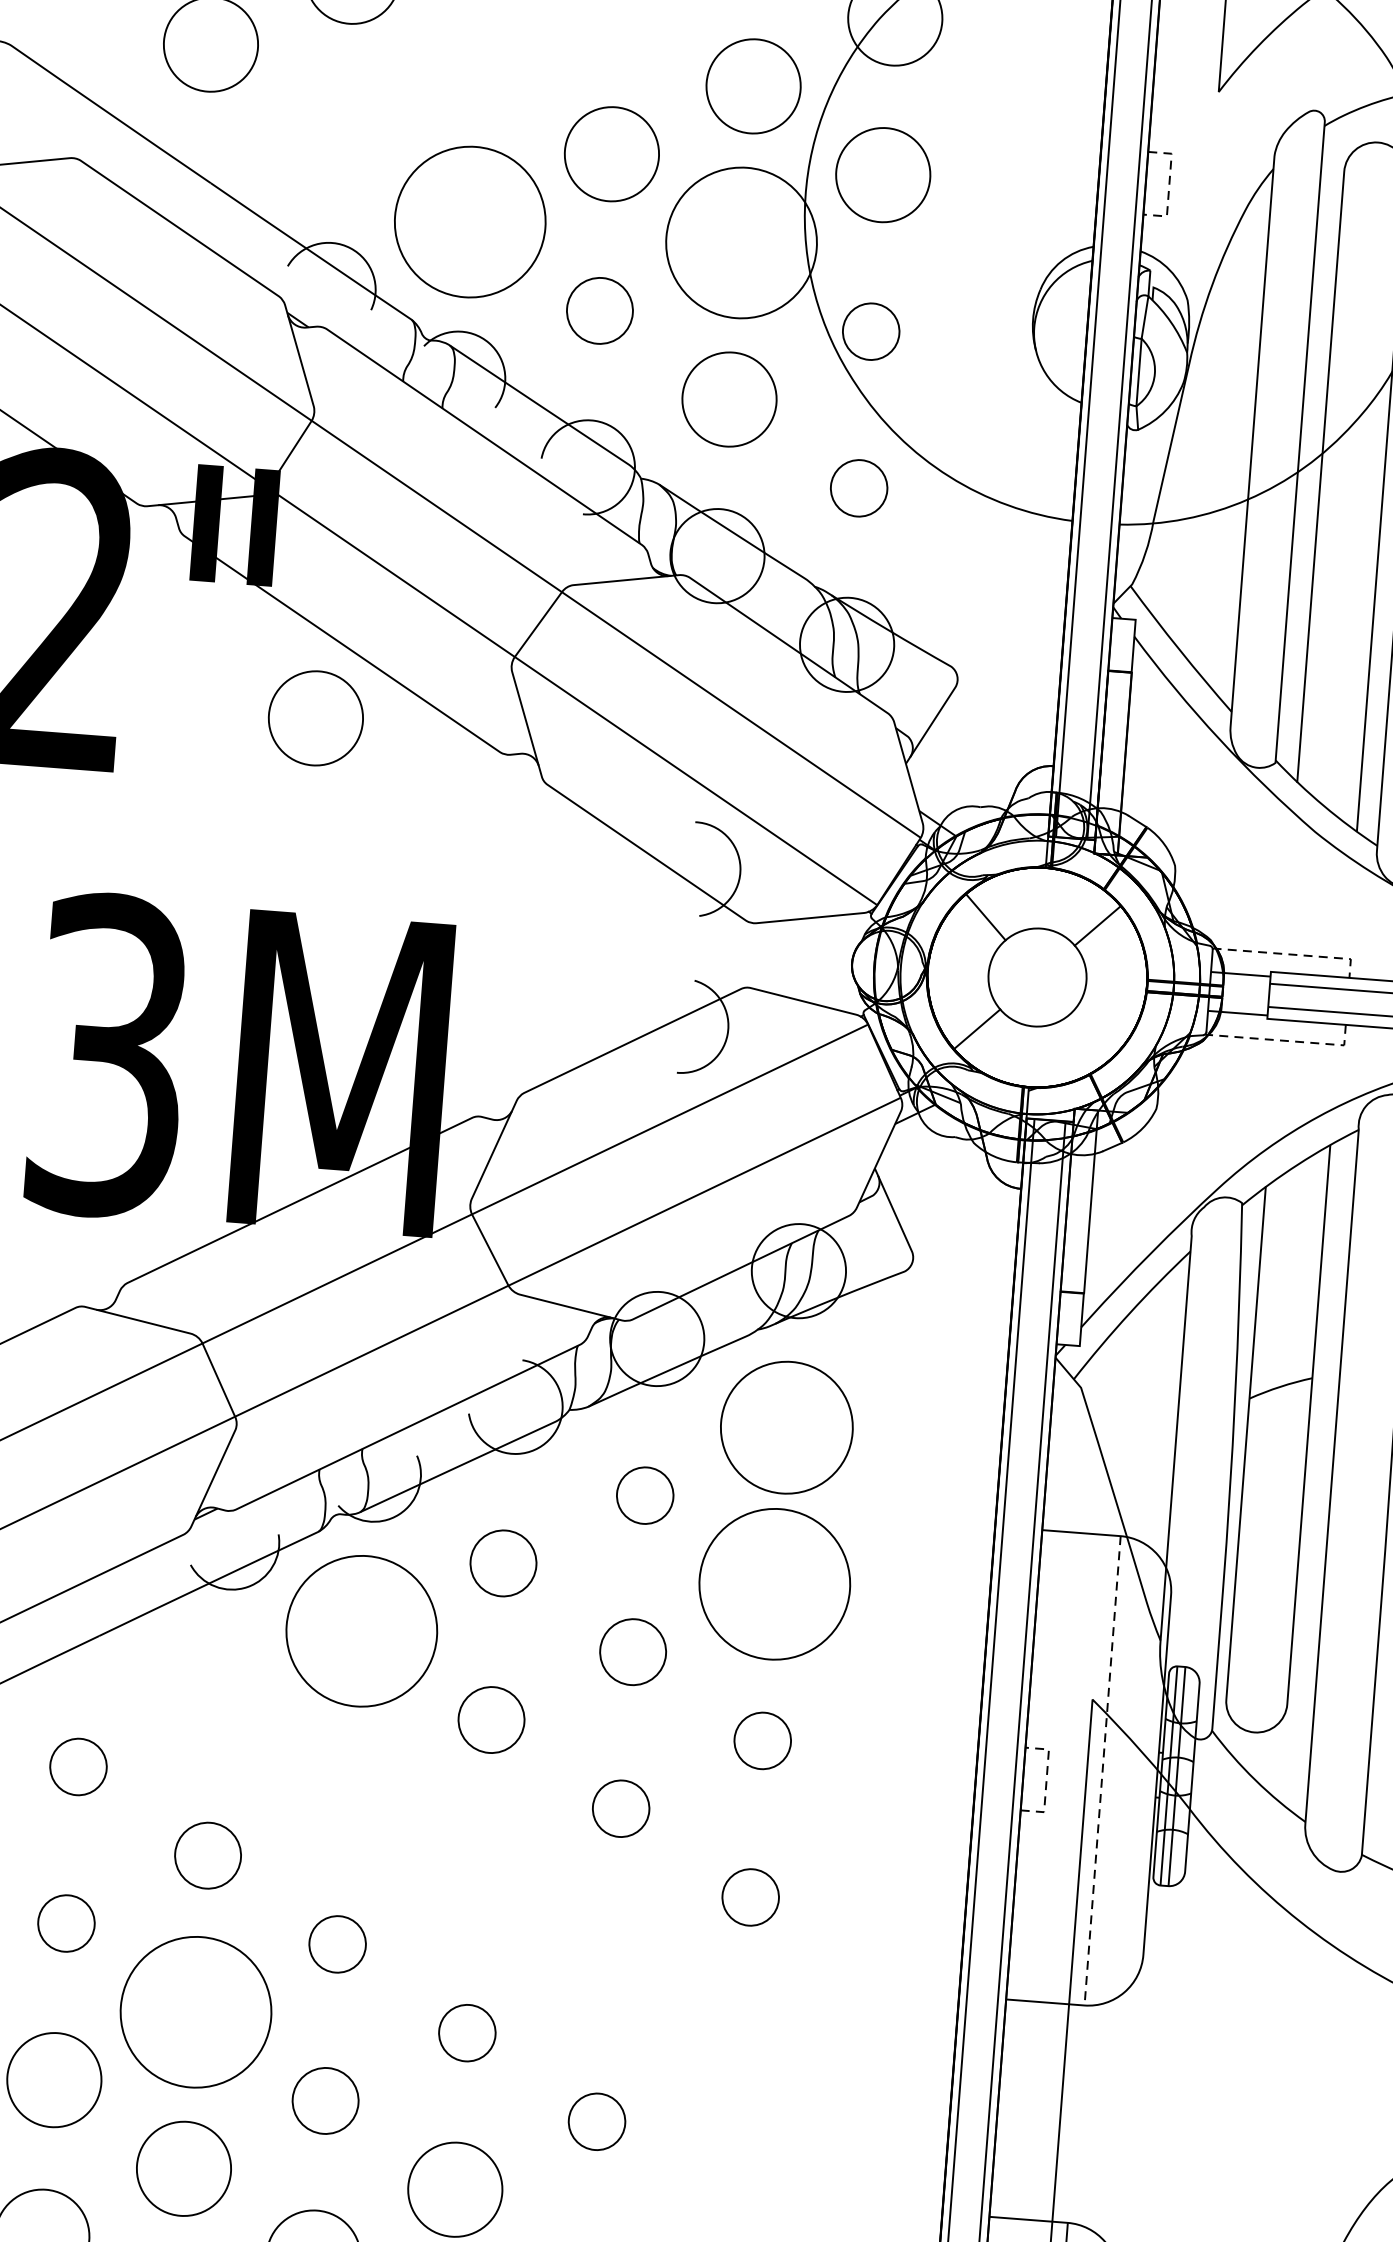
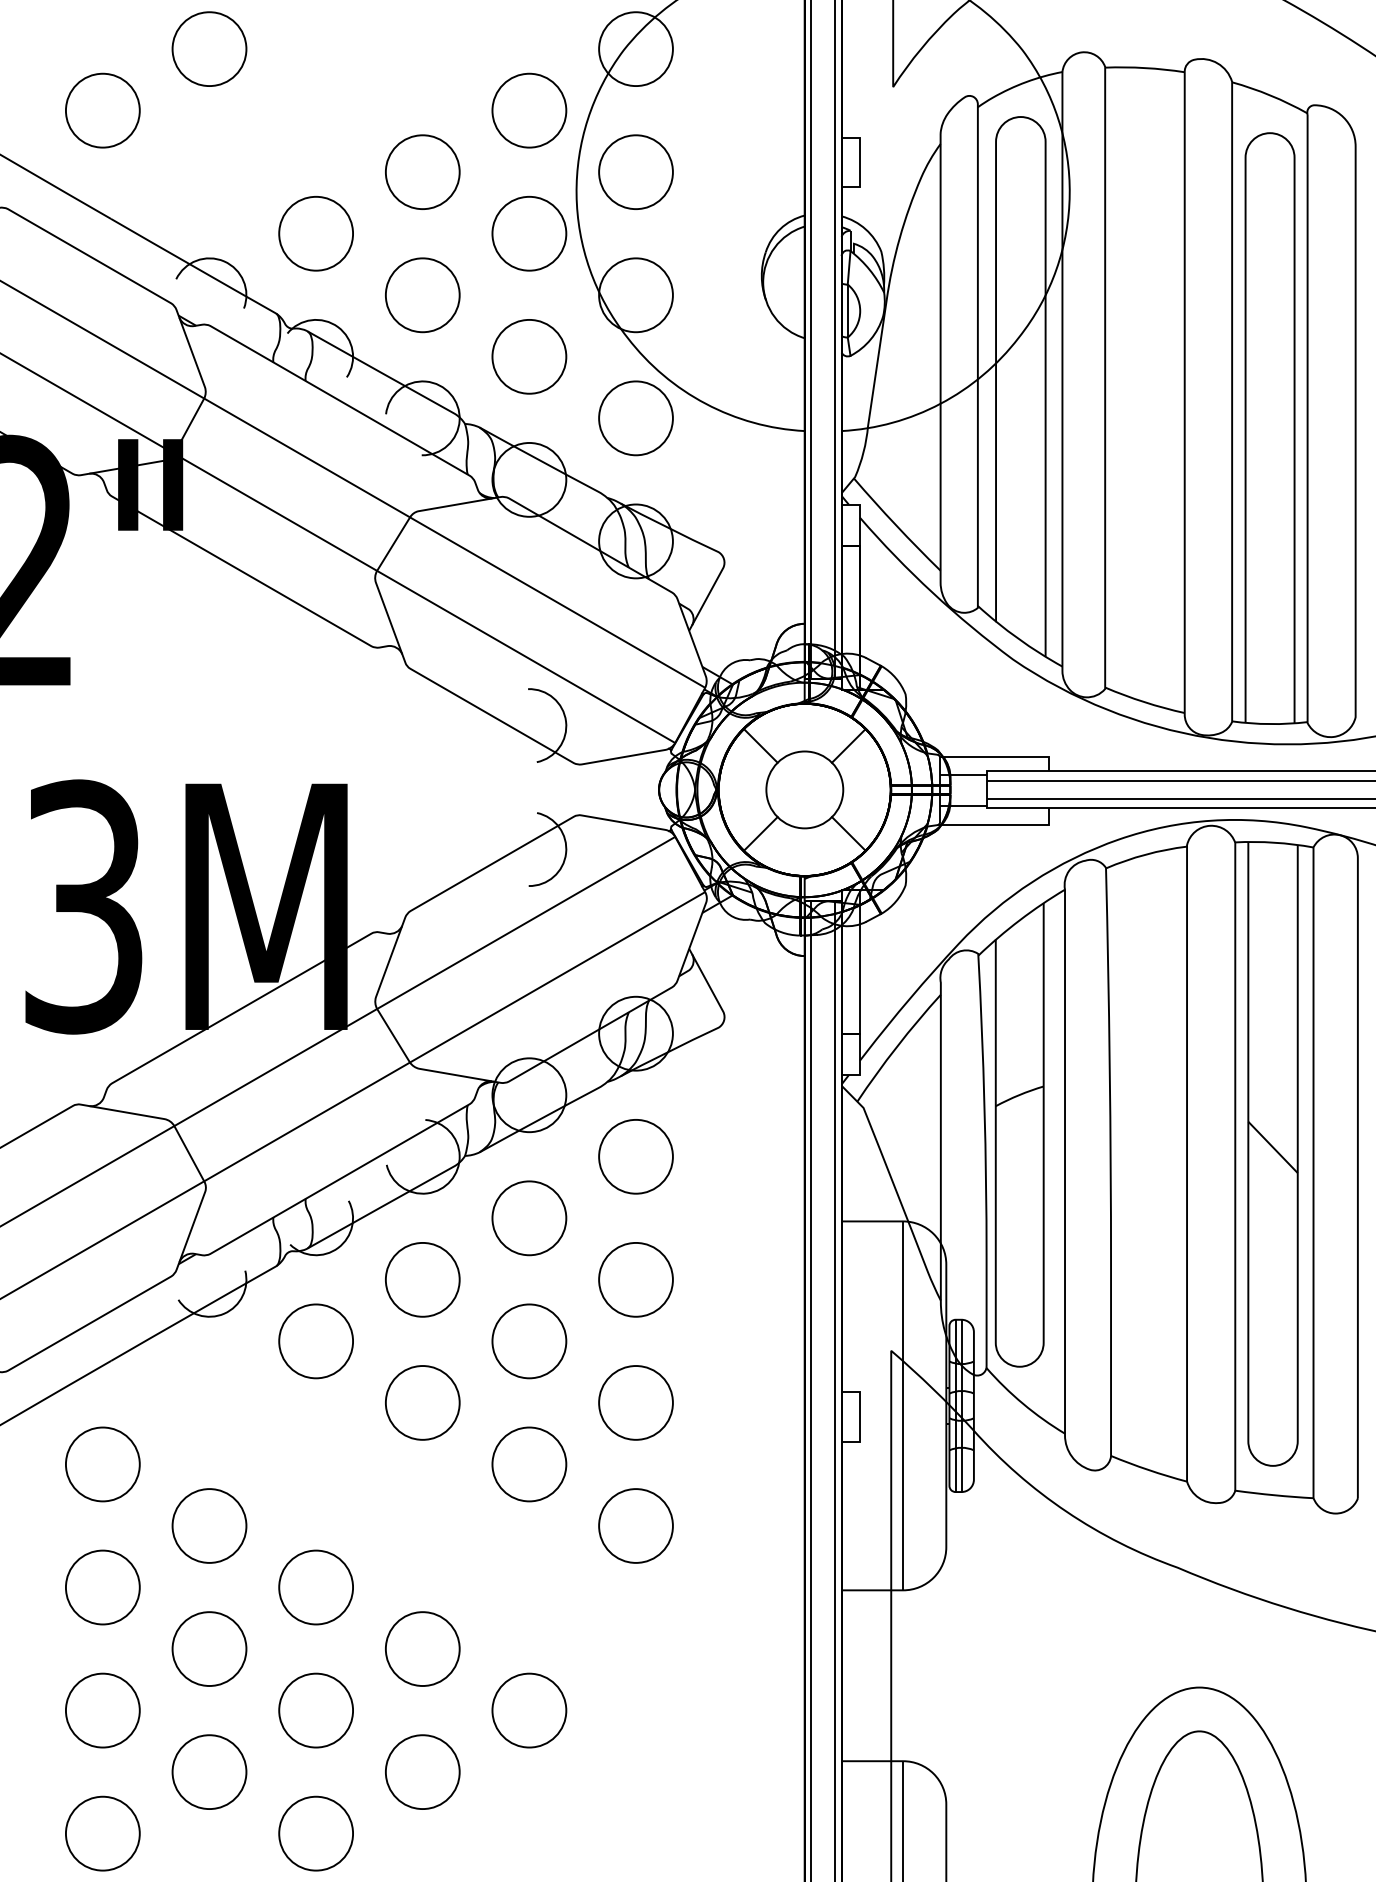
line: (1169, 184) -> (860, 162), dashed -> solid
circle: (470, 221) -> (316, 233), size x0.62
circle: (741, 242) -> (529, 233), size x0.62
circle: (599, 311) -> (422, 295), size x1.43
circle: (870, 331) -> (635, 295), size x1.67
circle: (858, 488) -> (635, 418), size x1.67
circle: (316, 717) -> (225, 630), removed
line: (1292, 954) -> (1002, 756), dashed -> solid
line: (1088, 1037) -> (848, 833), added
line: (1285, 1040) -> (1002, 824), dashed -> solid
circle: (786, 1427) -> (635, 1156), size x0.71
circle: (645, 1495) -> (529, 1218), size x1.67
circle: (503, 1562) -> (422, 1279), size x1.43
circle: (774, 1583) -> (635, 1279), size x0.62
circle: (362, 1631) -> (316, 1341), size x0.62
circle: (633, 1652) -> (529, 1341), size x1.43
circle: (491, 1719) -> (422, 1402), size x1.43
circle: (762, 1740) -> (635, 1402), size x1.67
circle: (77, 1766) -> (102, 1464), size x1.67
line: (1102, 1771) -> (903, 1406), dashed -> solid
line: (1046, 1781) -> (860, 1417), dashed -> solid
circle: (621, 1808) -> (529, 1464), size x1.67
circle: (208, 1855) -> (209, 1525), size x1.43
circle: (750, 1896) -> (635, 1525), size x1.67
circle: (65, 1923) -> (102, 1587), size x1.67
circle: (336, 1944) -> (315, 1587), size x1.67
circle: (196, 2011) -> (209, 1648), size x0.62
circle: (467, 2032) -> (422, 1648), size x1.67
circle: (324, 2100) -> (315, 1710), size x1.43
circle: (597, 2121) -> (529, 1710), size x1.67

